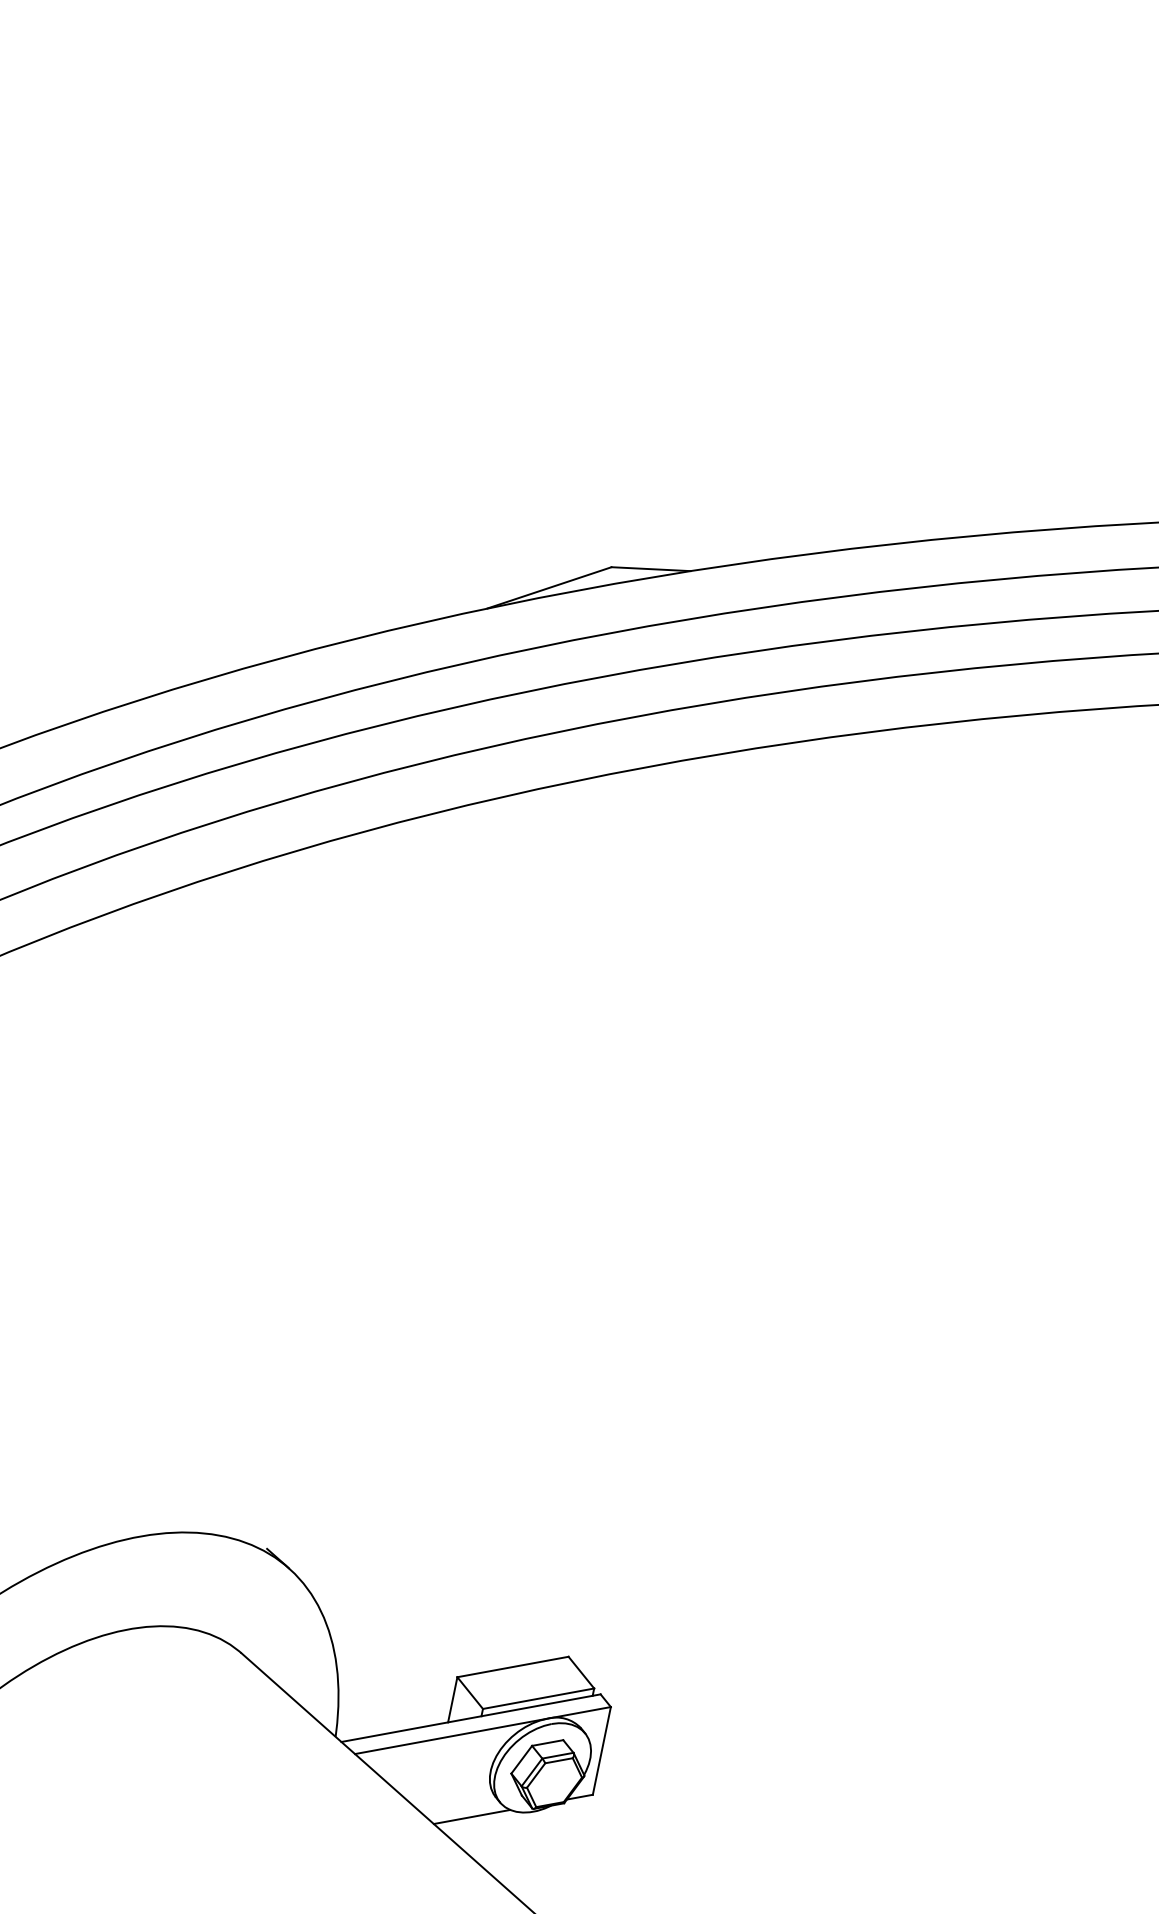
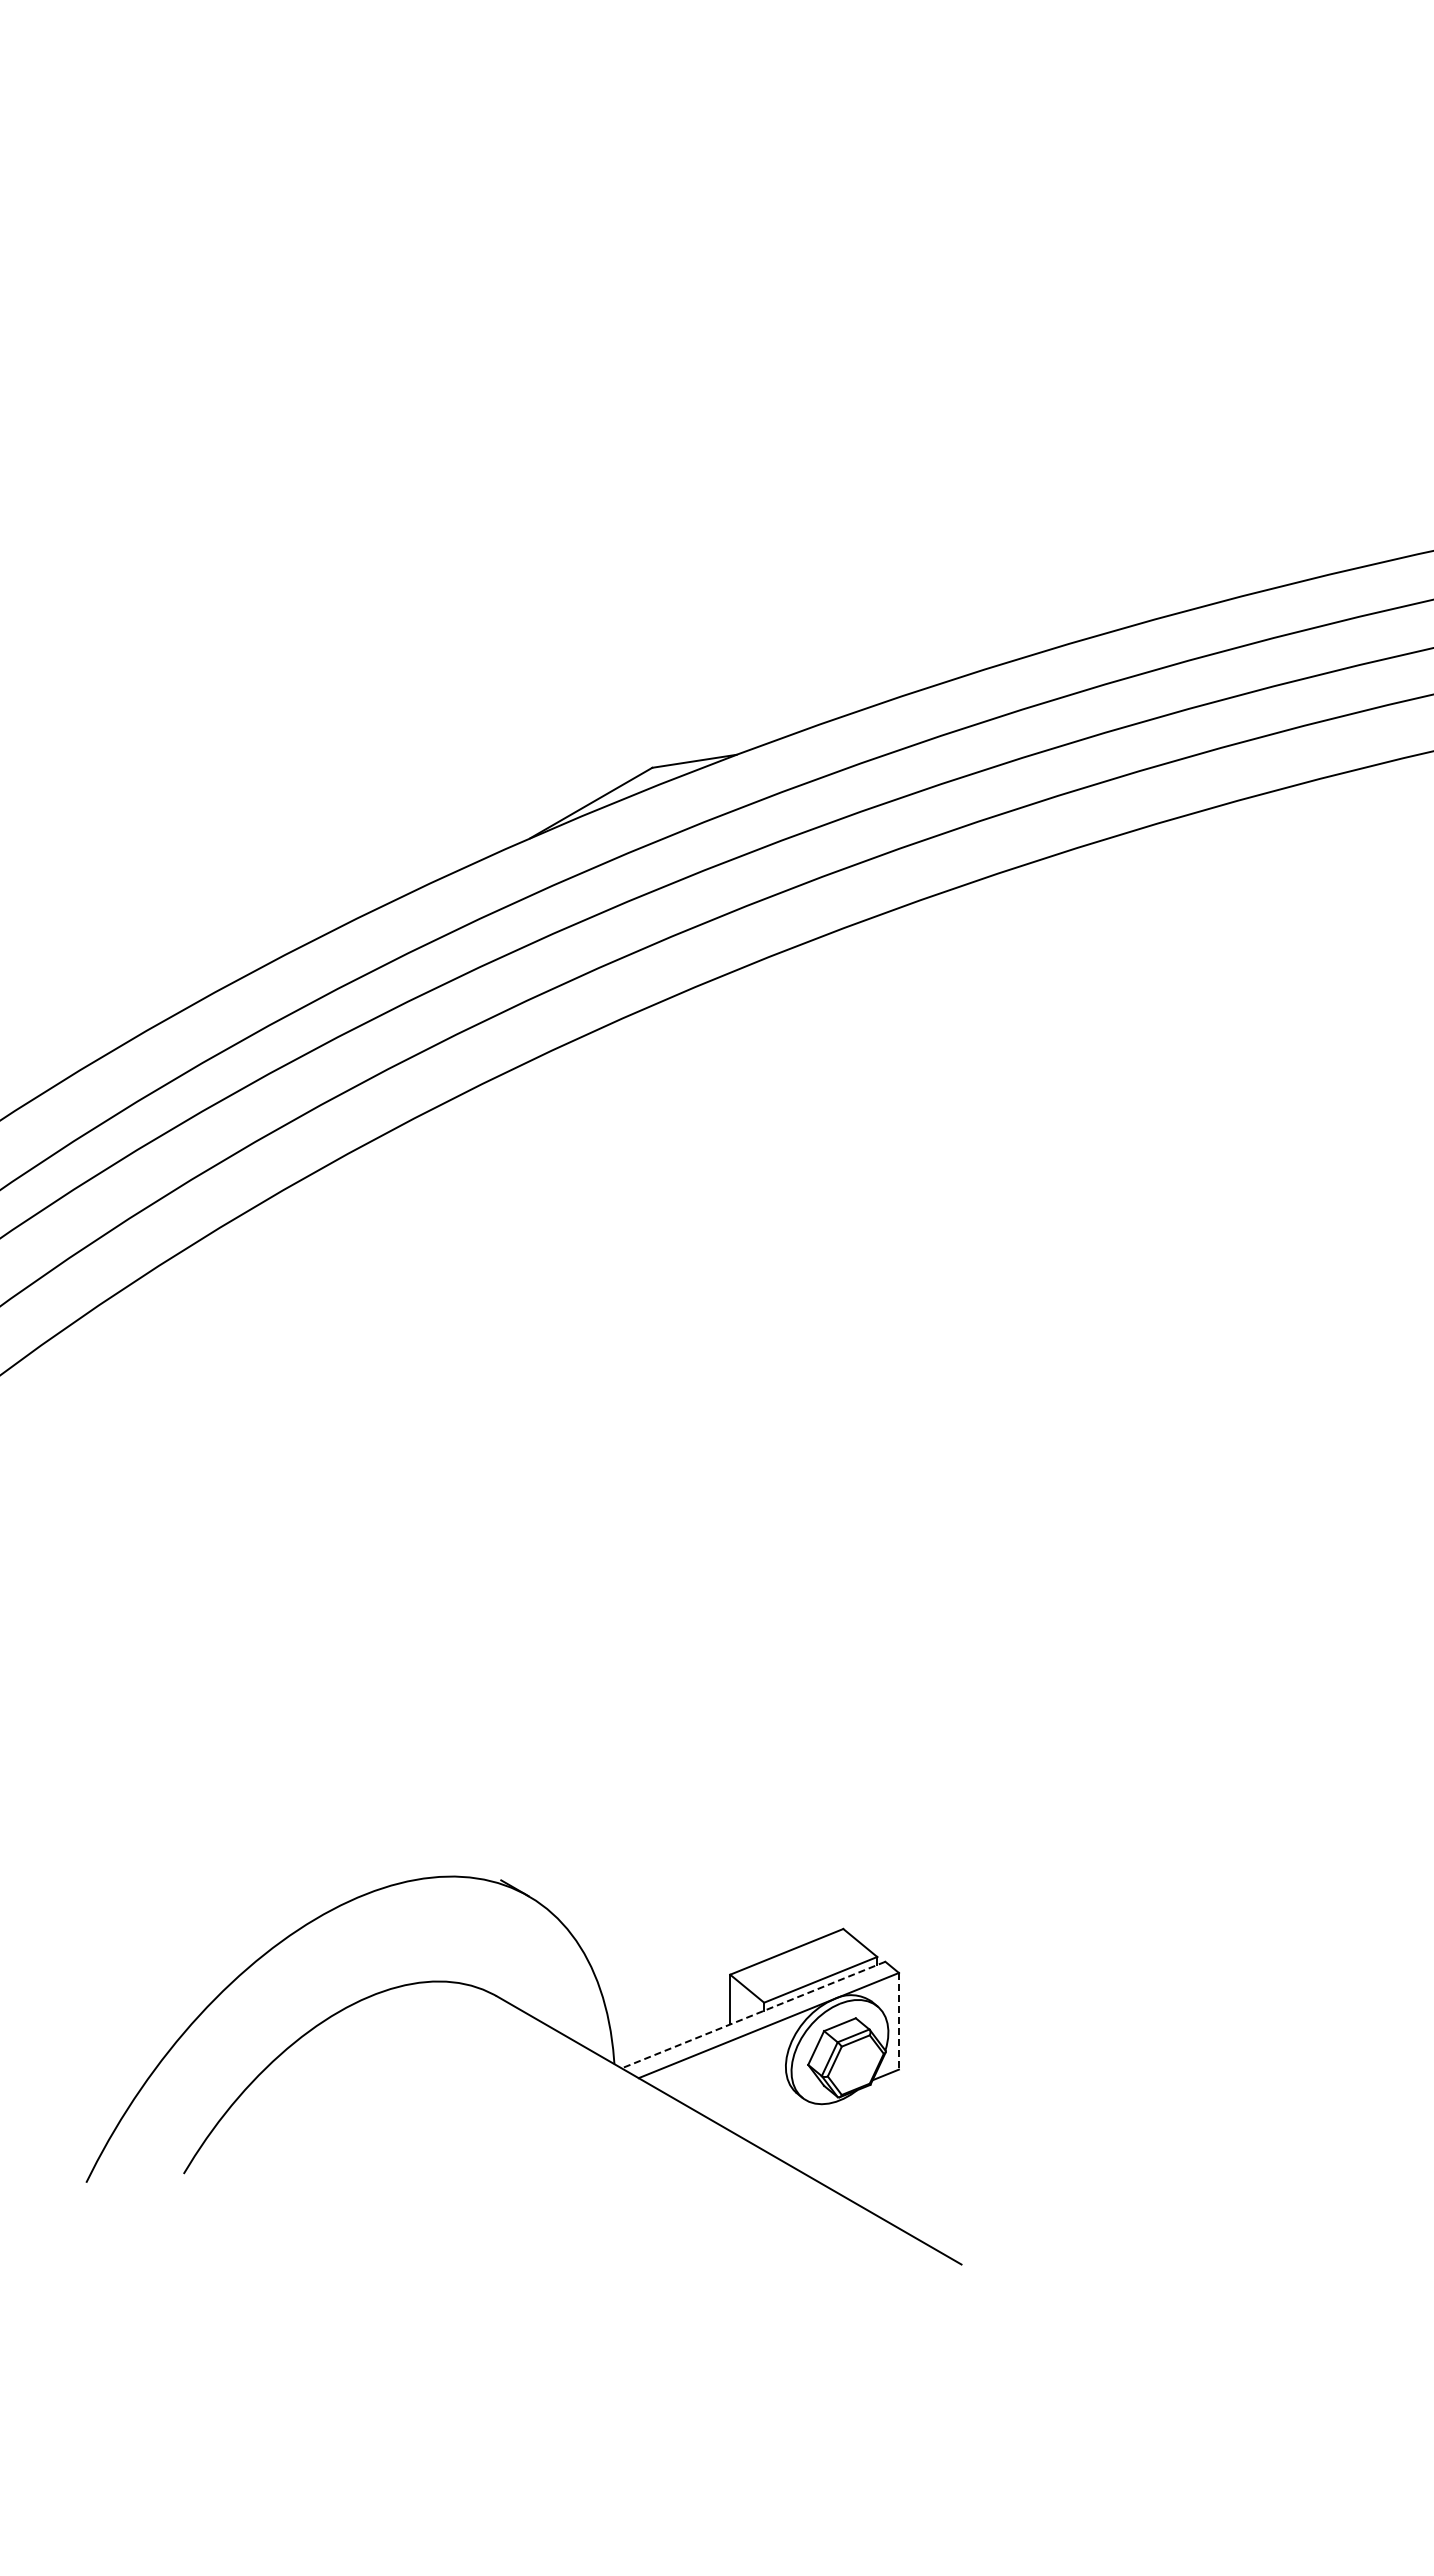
line: (470, 1718) -> (753, 2015), solid -> dashed
line: (601, 1751) -> (898, 2021), solid -> dashed
line: (471, 1817) -> (775, 2119), removed

